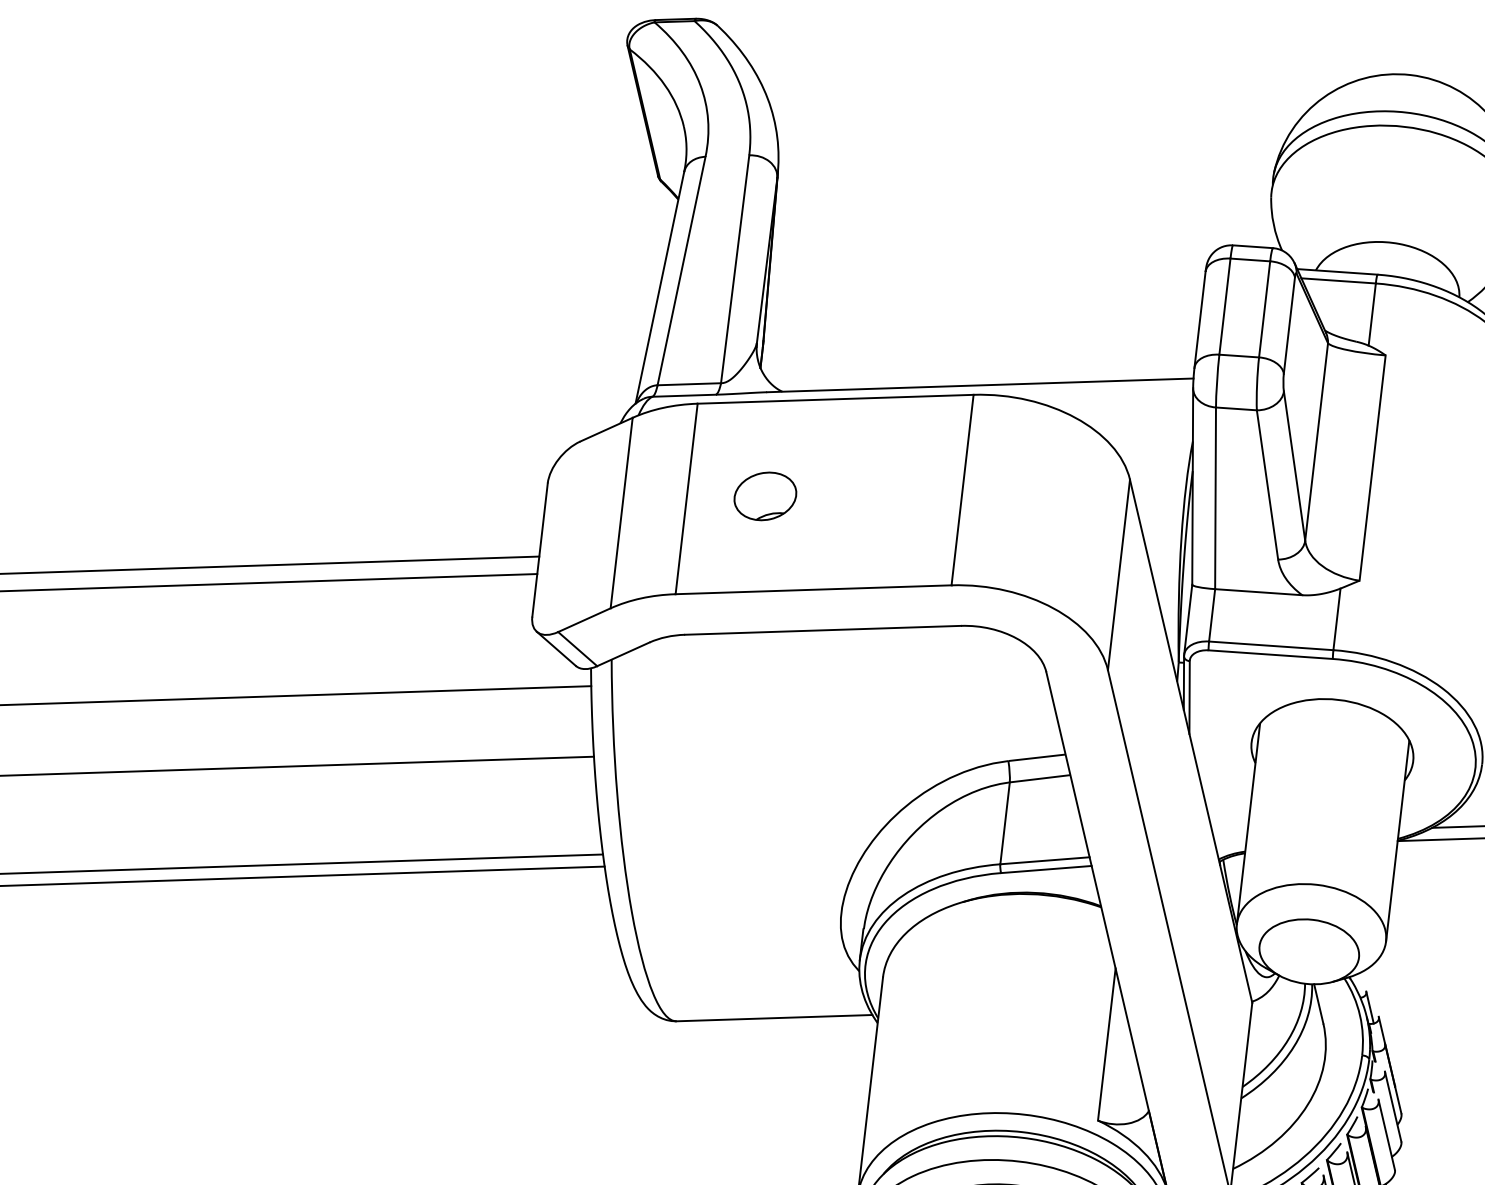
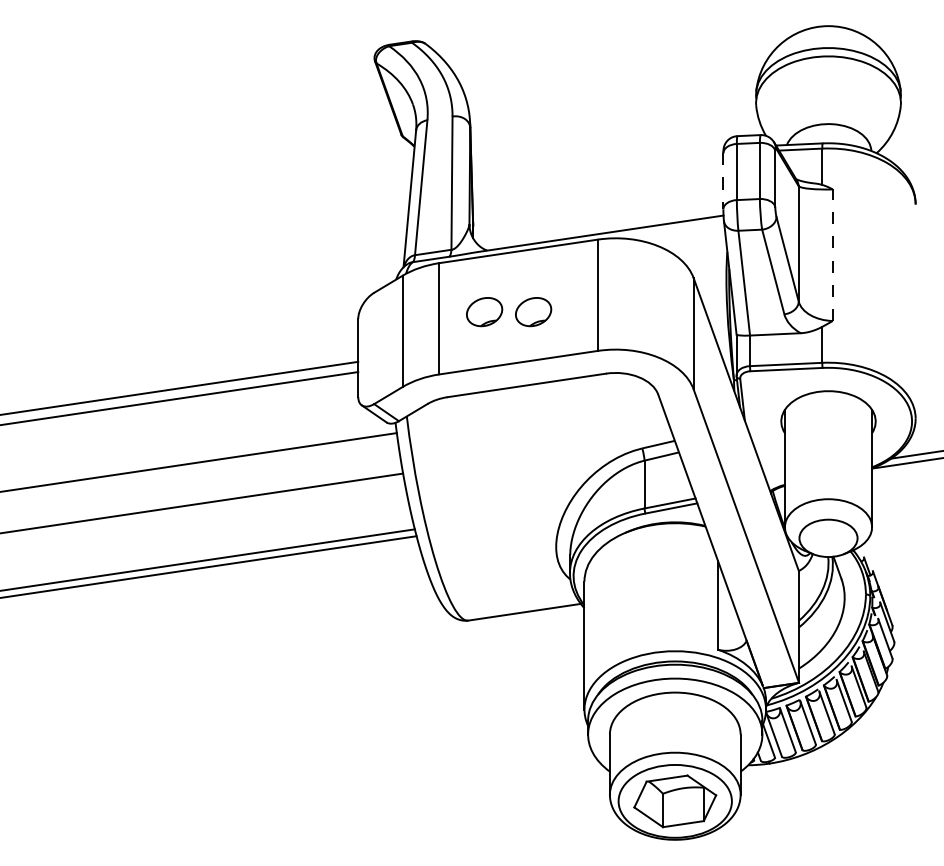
line: (1200, 320) -> (723, 181), solid -> dashed
line: (1372, 468) -> (832, 255), solid -> dashed
part: (849, 506) -> (533, 312), added

